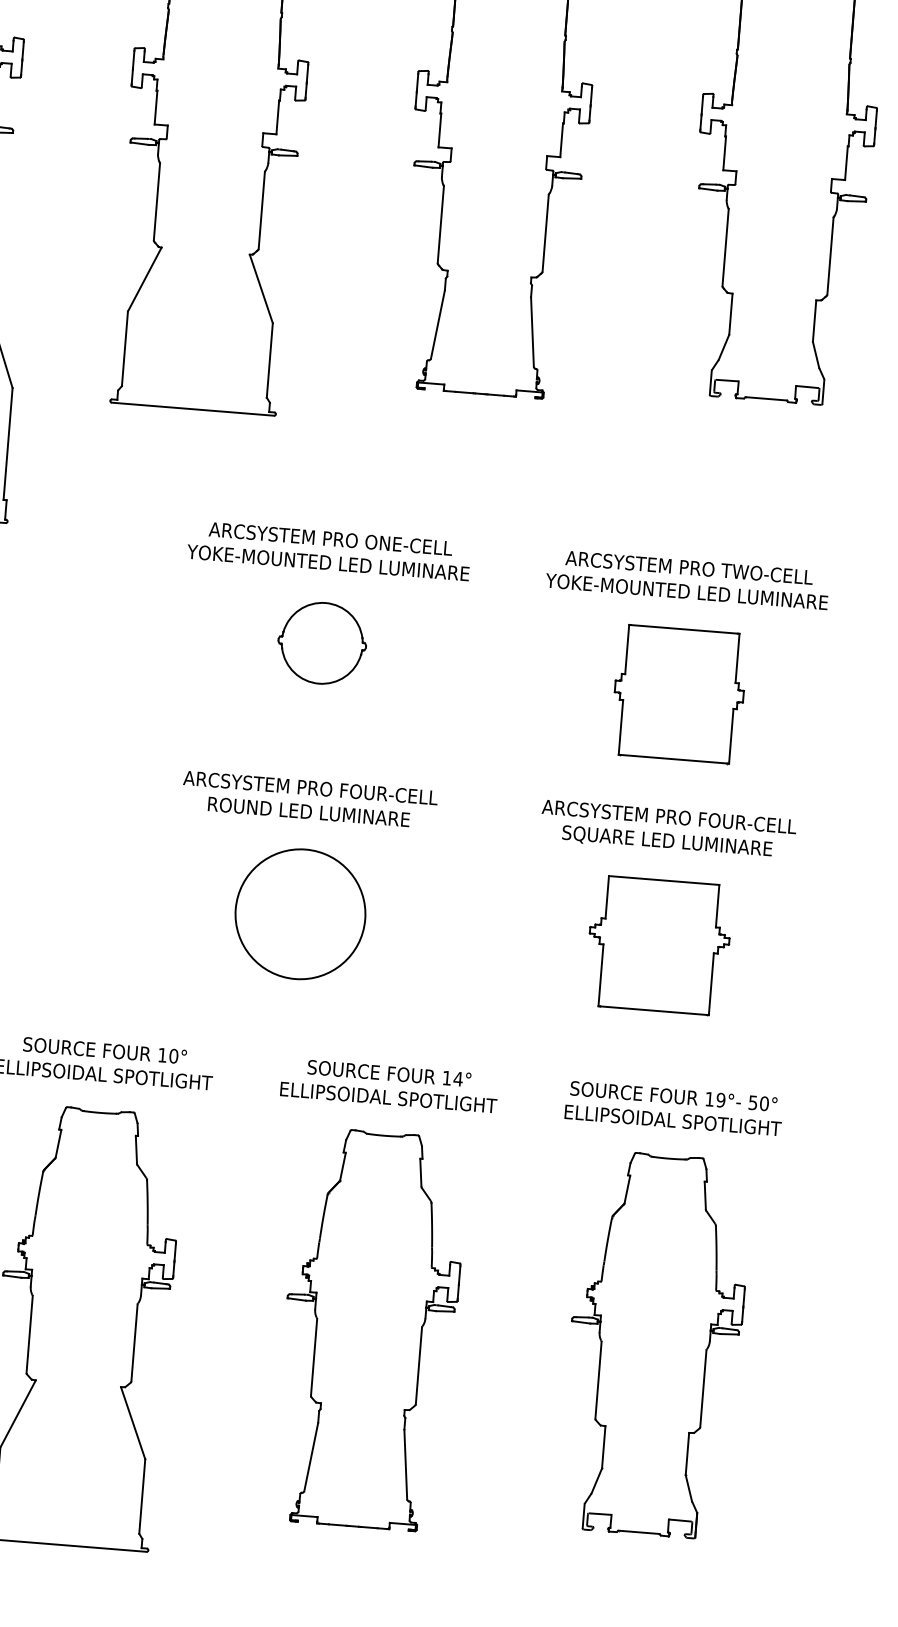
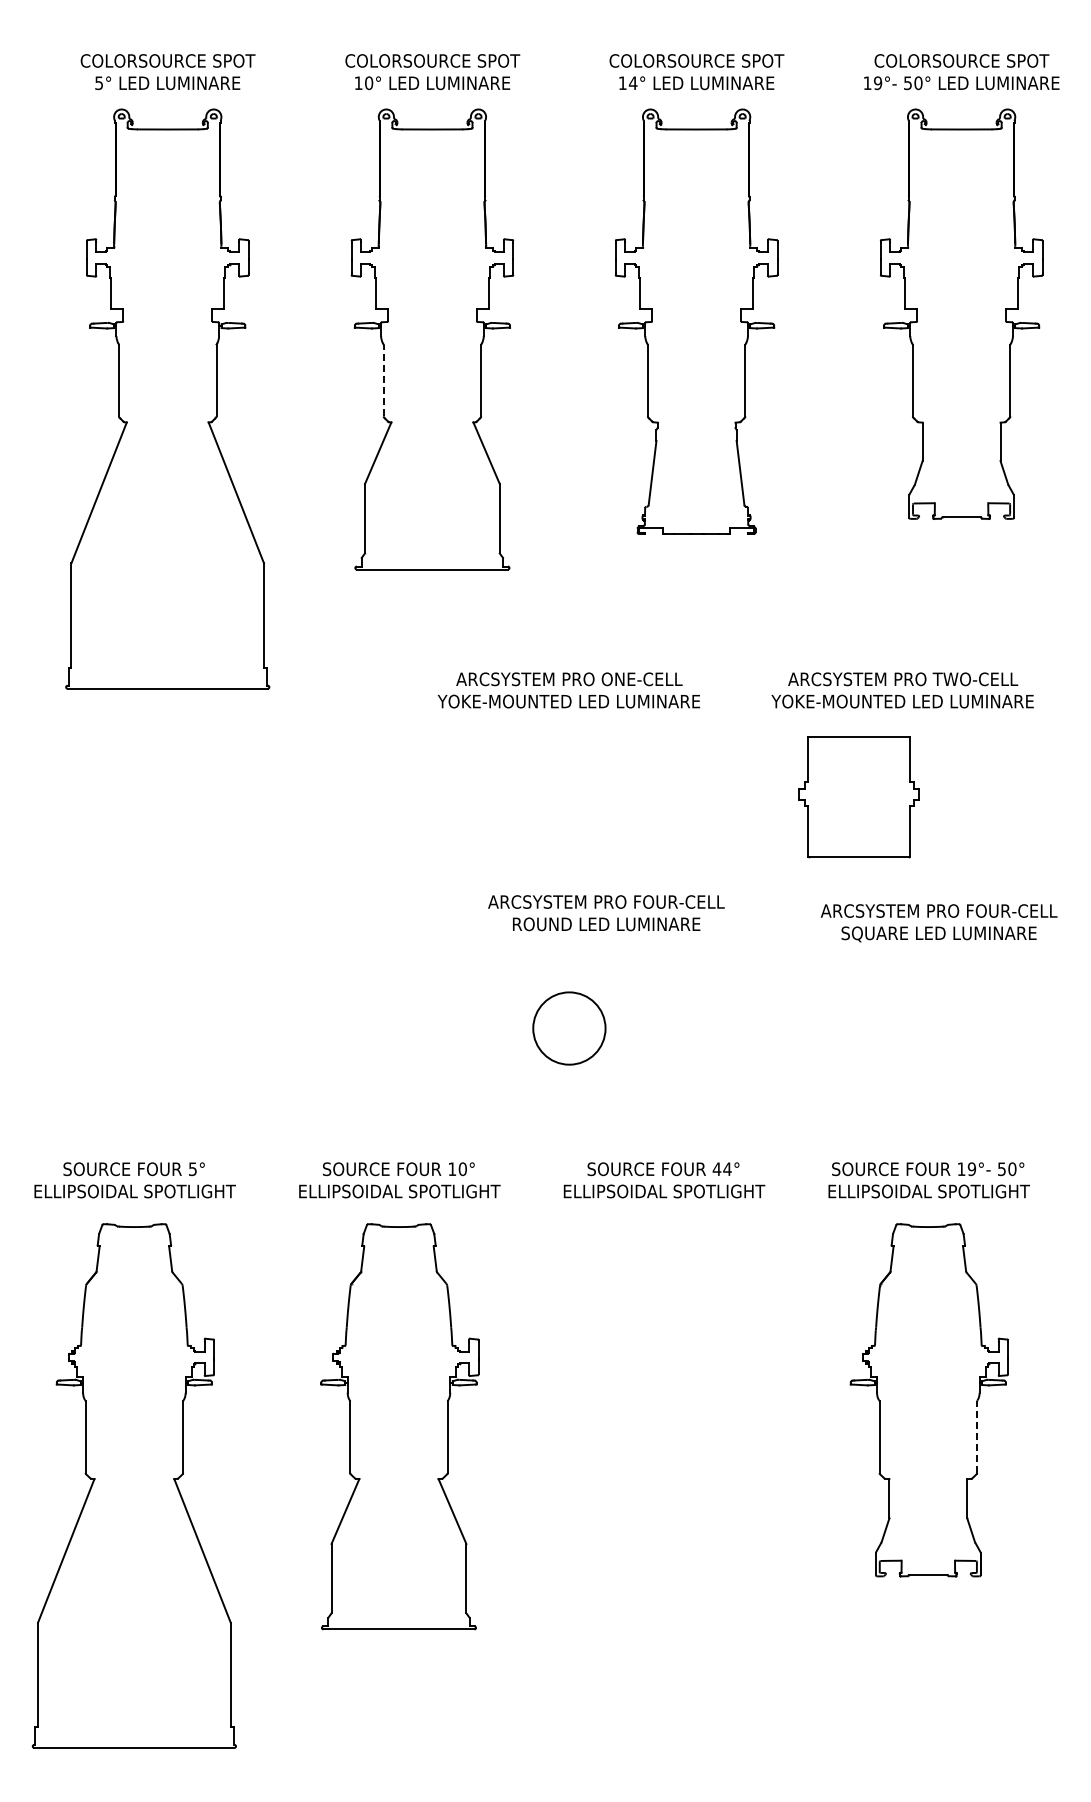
line: (156, 201) -> (383, 380), solid -> dashed
part: (321, 643) -> (568, 776), removed
part: (678, 694) -> (858, 797), moved
text: (309, 800) -> (606, 913), moved
text: (667, 830) -> (938, 923), moved
part: (300, 914) -> (569, 1028), size x0.6
part: (658, 945) -> (902, 1030), removed
text: (446, 1077) -> (716, 1168), 14° -> 44°
part: (369, 1329) -> (664, 1407), removed
line: (703, 1389) -> (977, 1437), solid -> dashed

